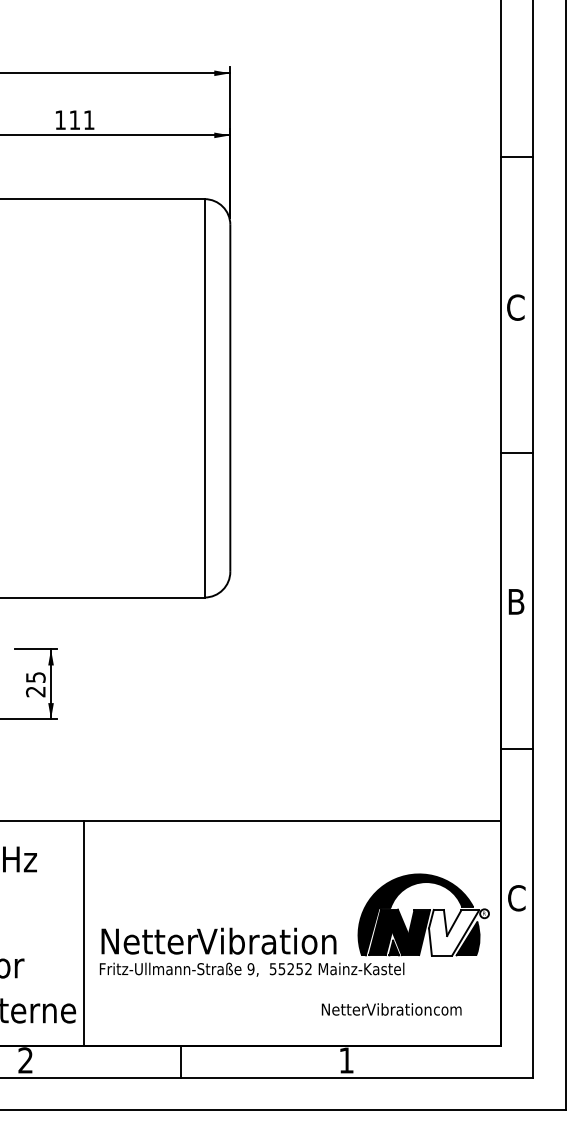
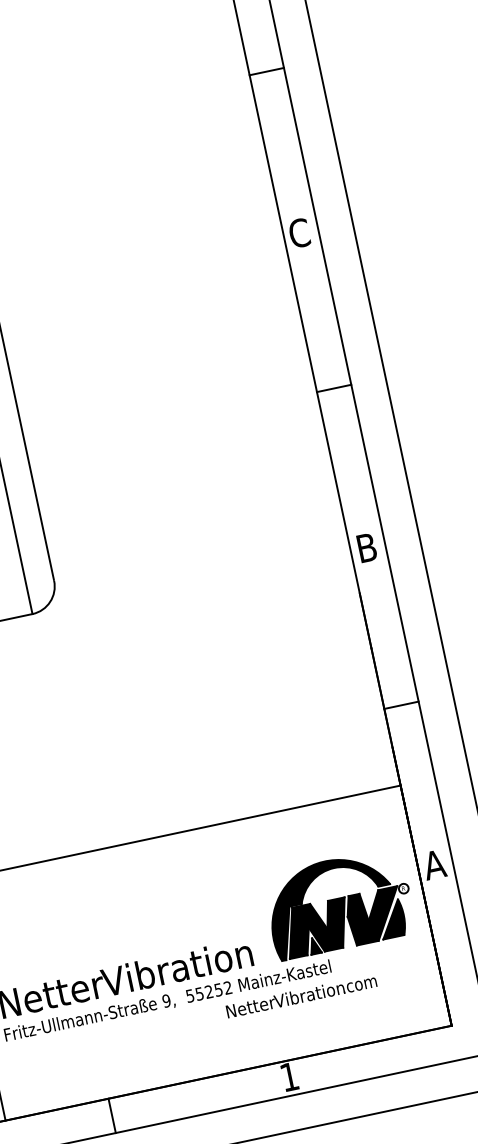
text: (516, 898) -> (434, 865), C -> A
fill: (454, 932) -> (375, 915), added
text: (391, 1009) -> (301, 996), moved

